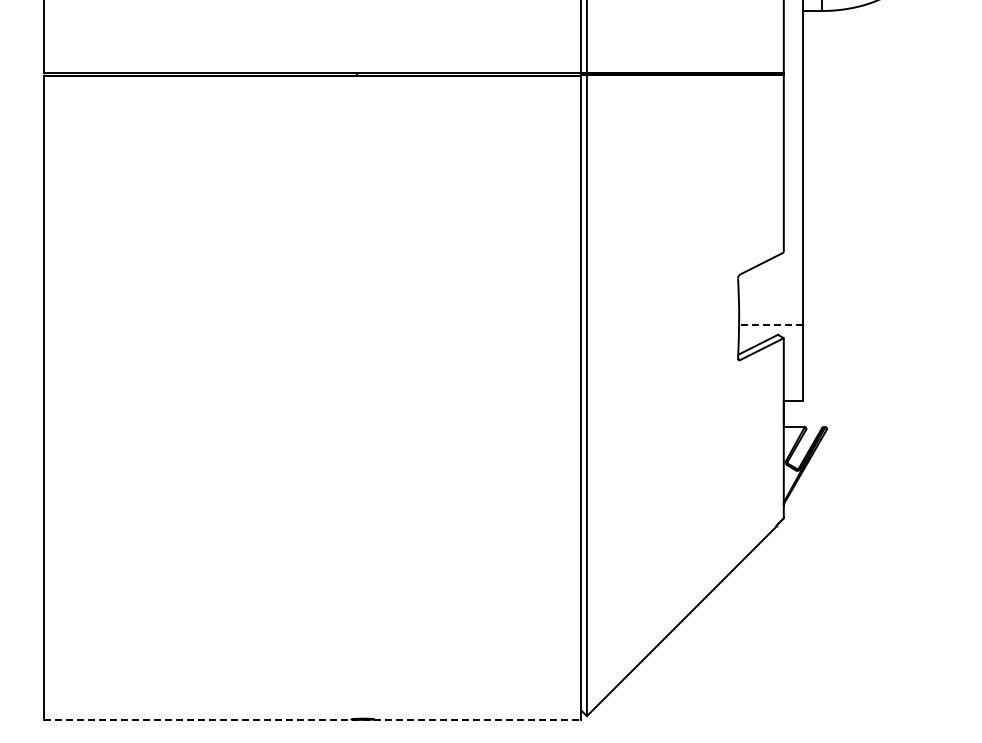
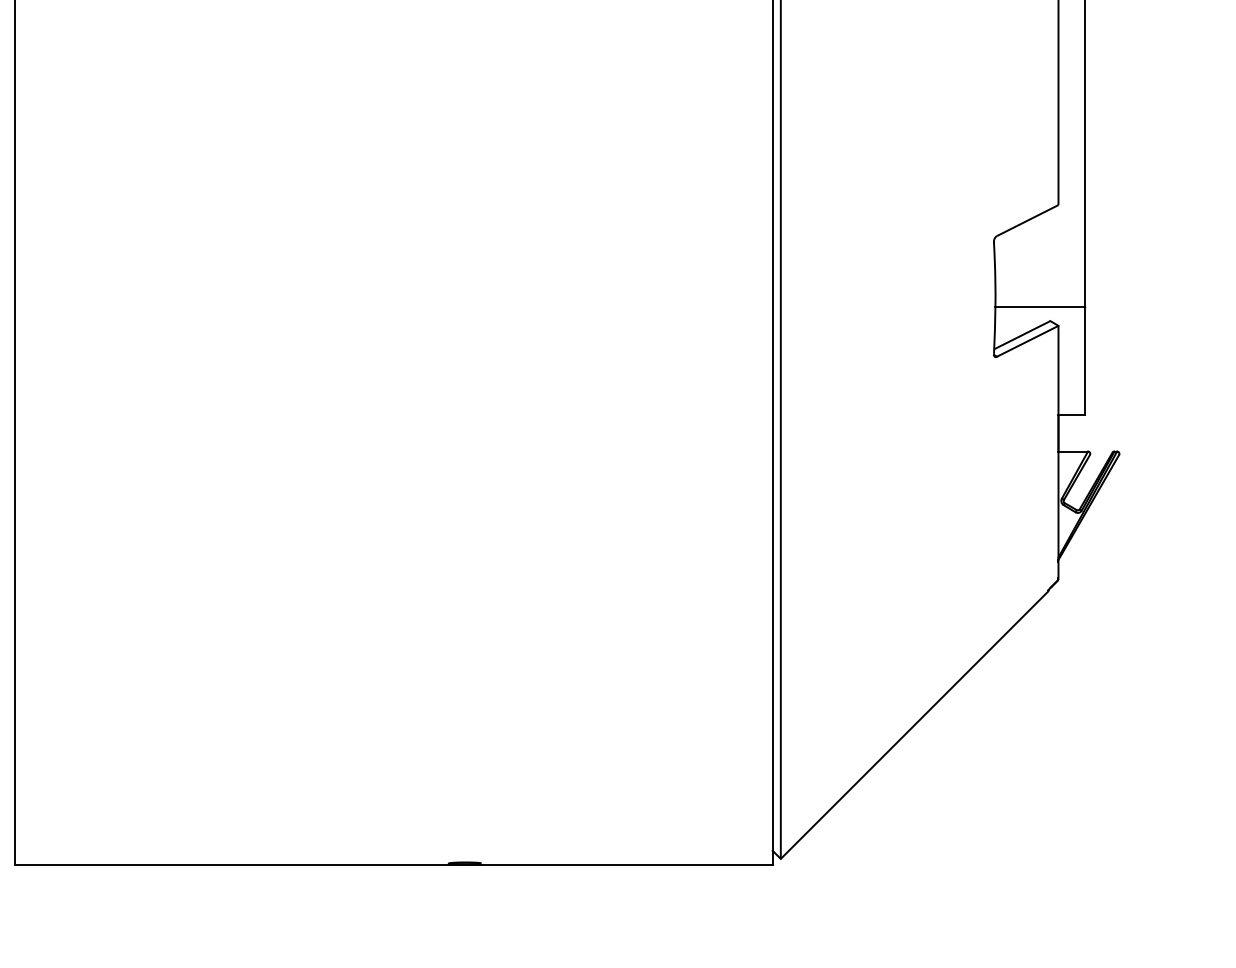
line: (770, 324) -> (1039, 306), dashed -> solid
line: (313, 720) -> (395, 865), dashed -> solid

